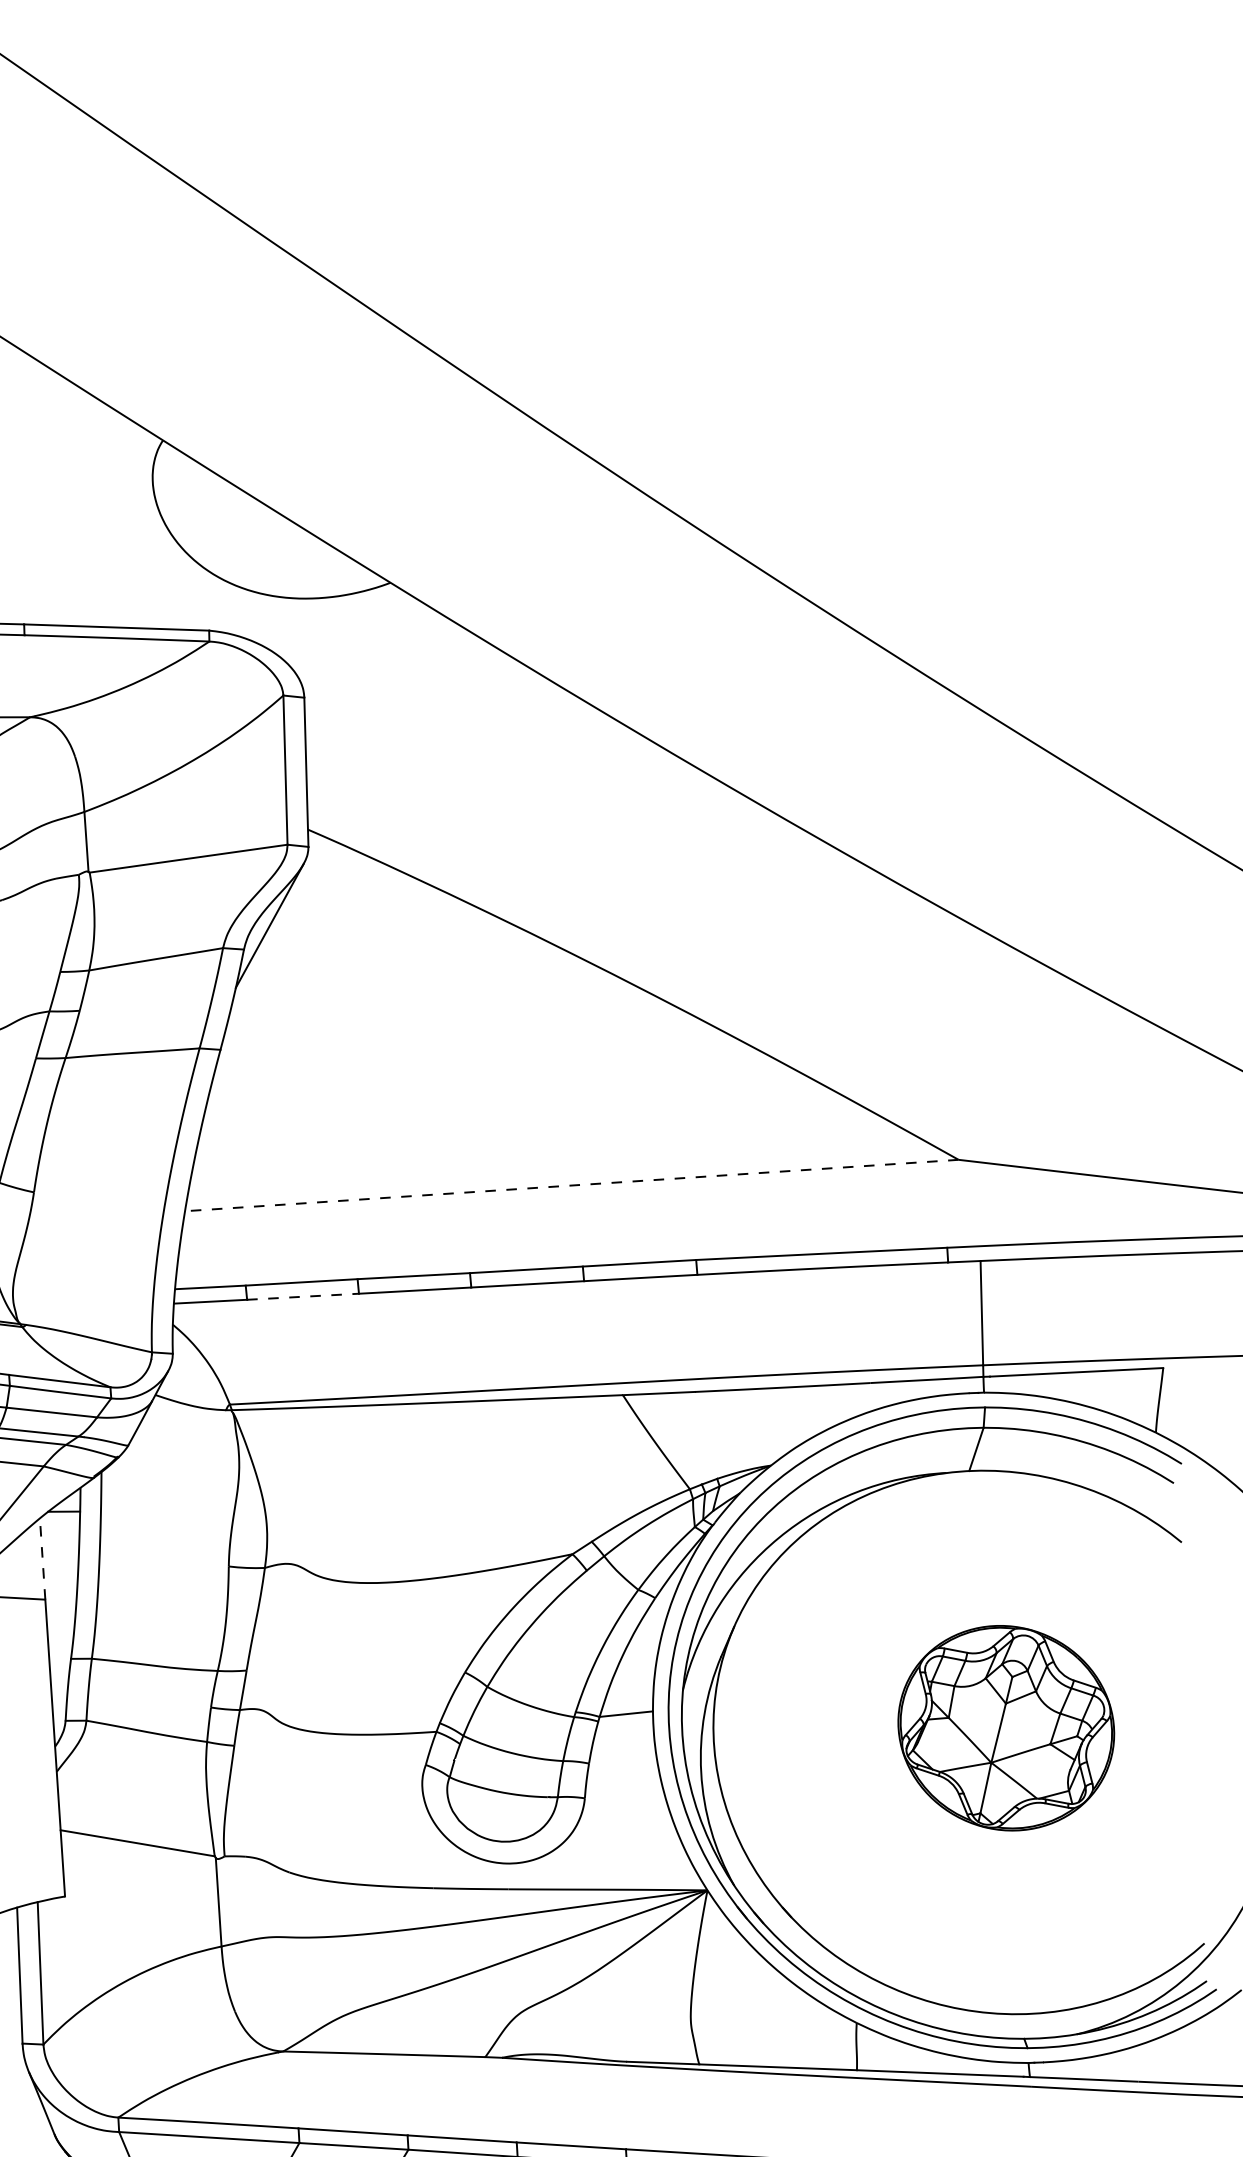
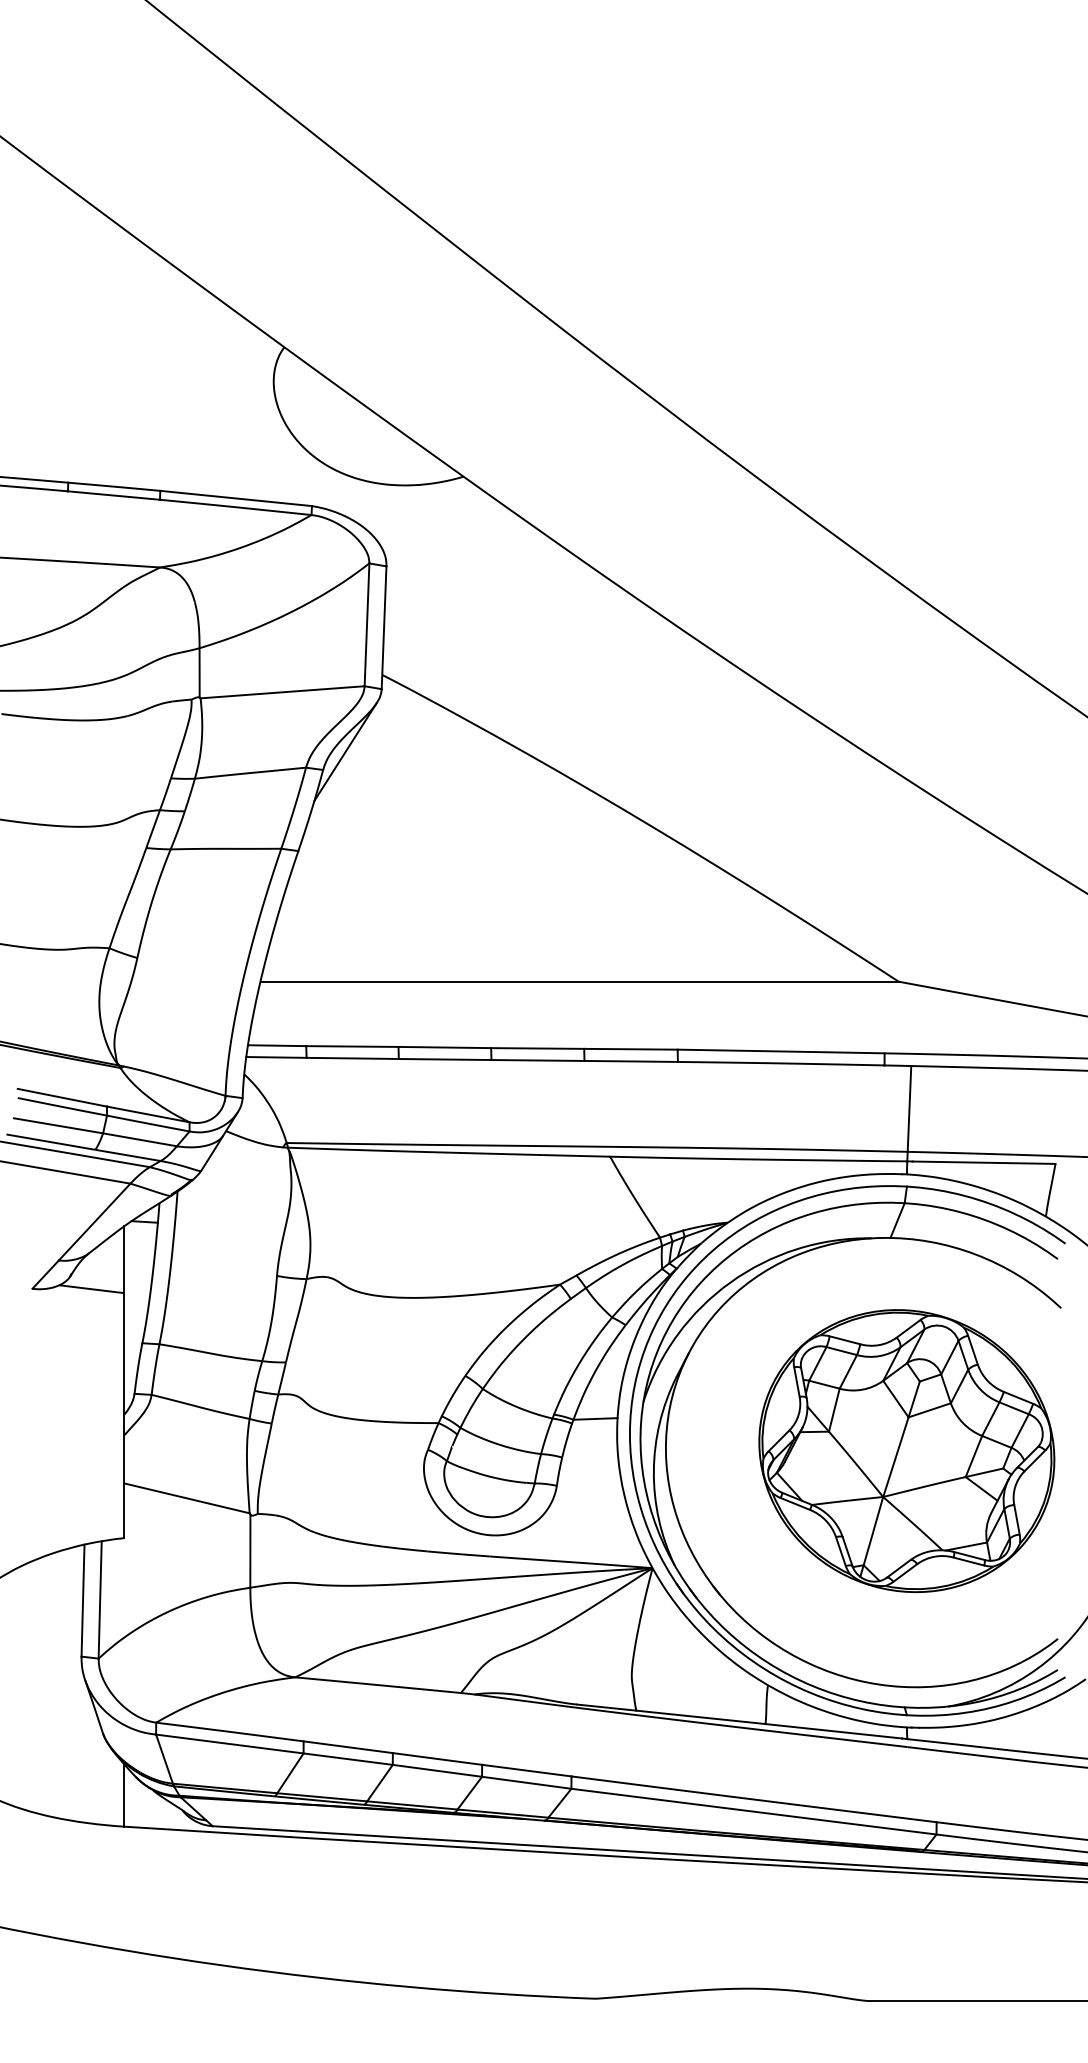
line: (571, 1185) -> (579, 981), dashed -> solid
line: (303, 1296) -> (353, 1058), dashed -> solid
line: (42, 1558) -> (124, 1259), dashed -> solid
part: (1005, 1728) -> (906, 1451), size x1.67

